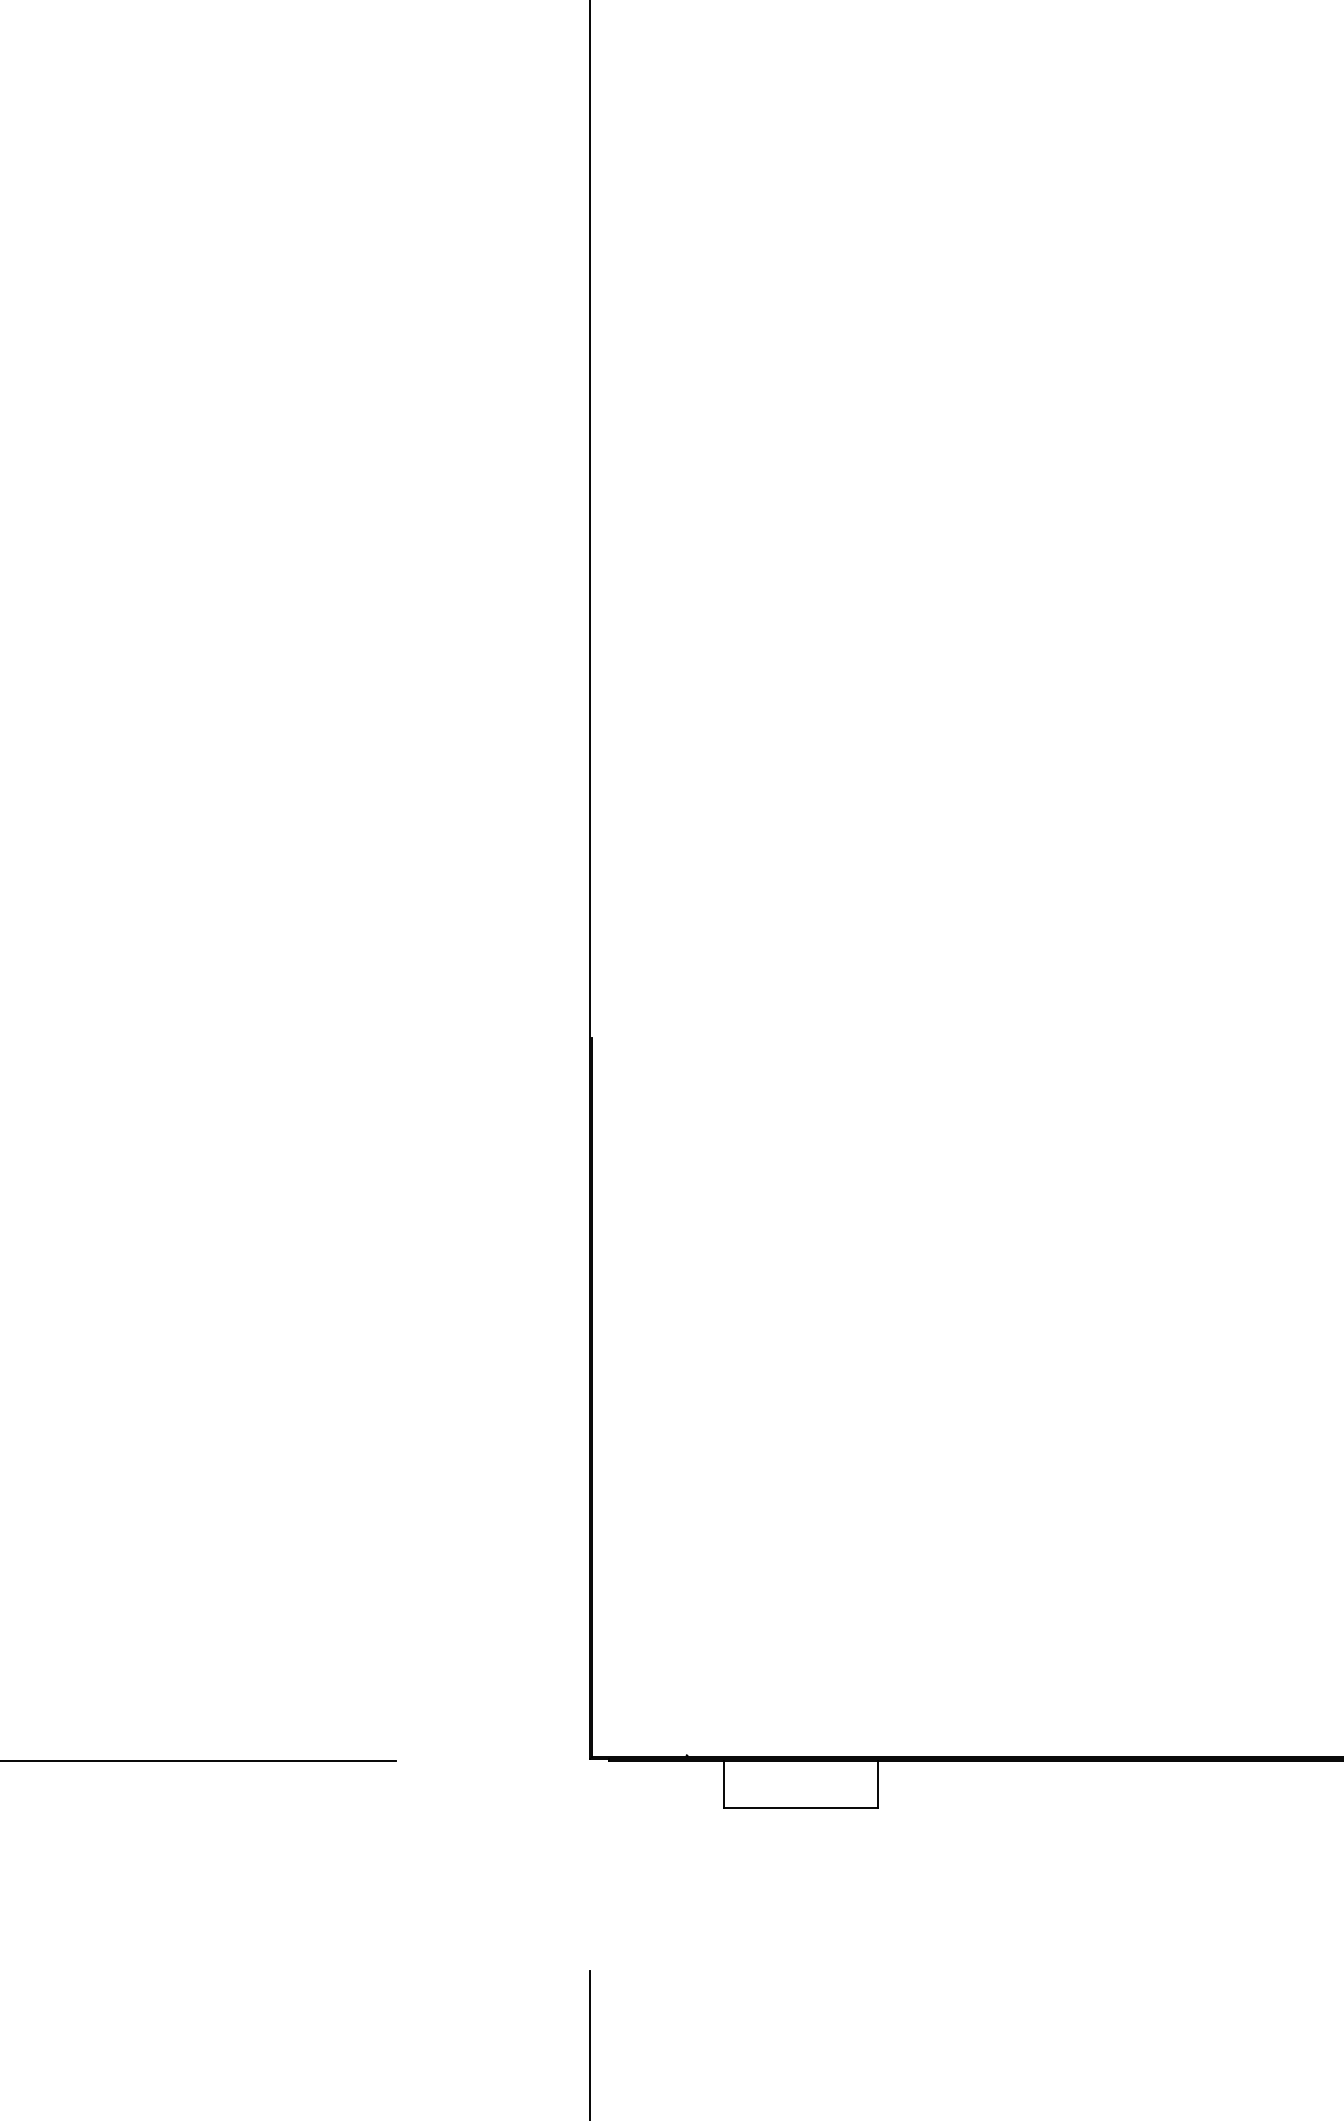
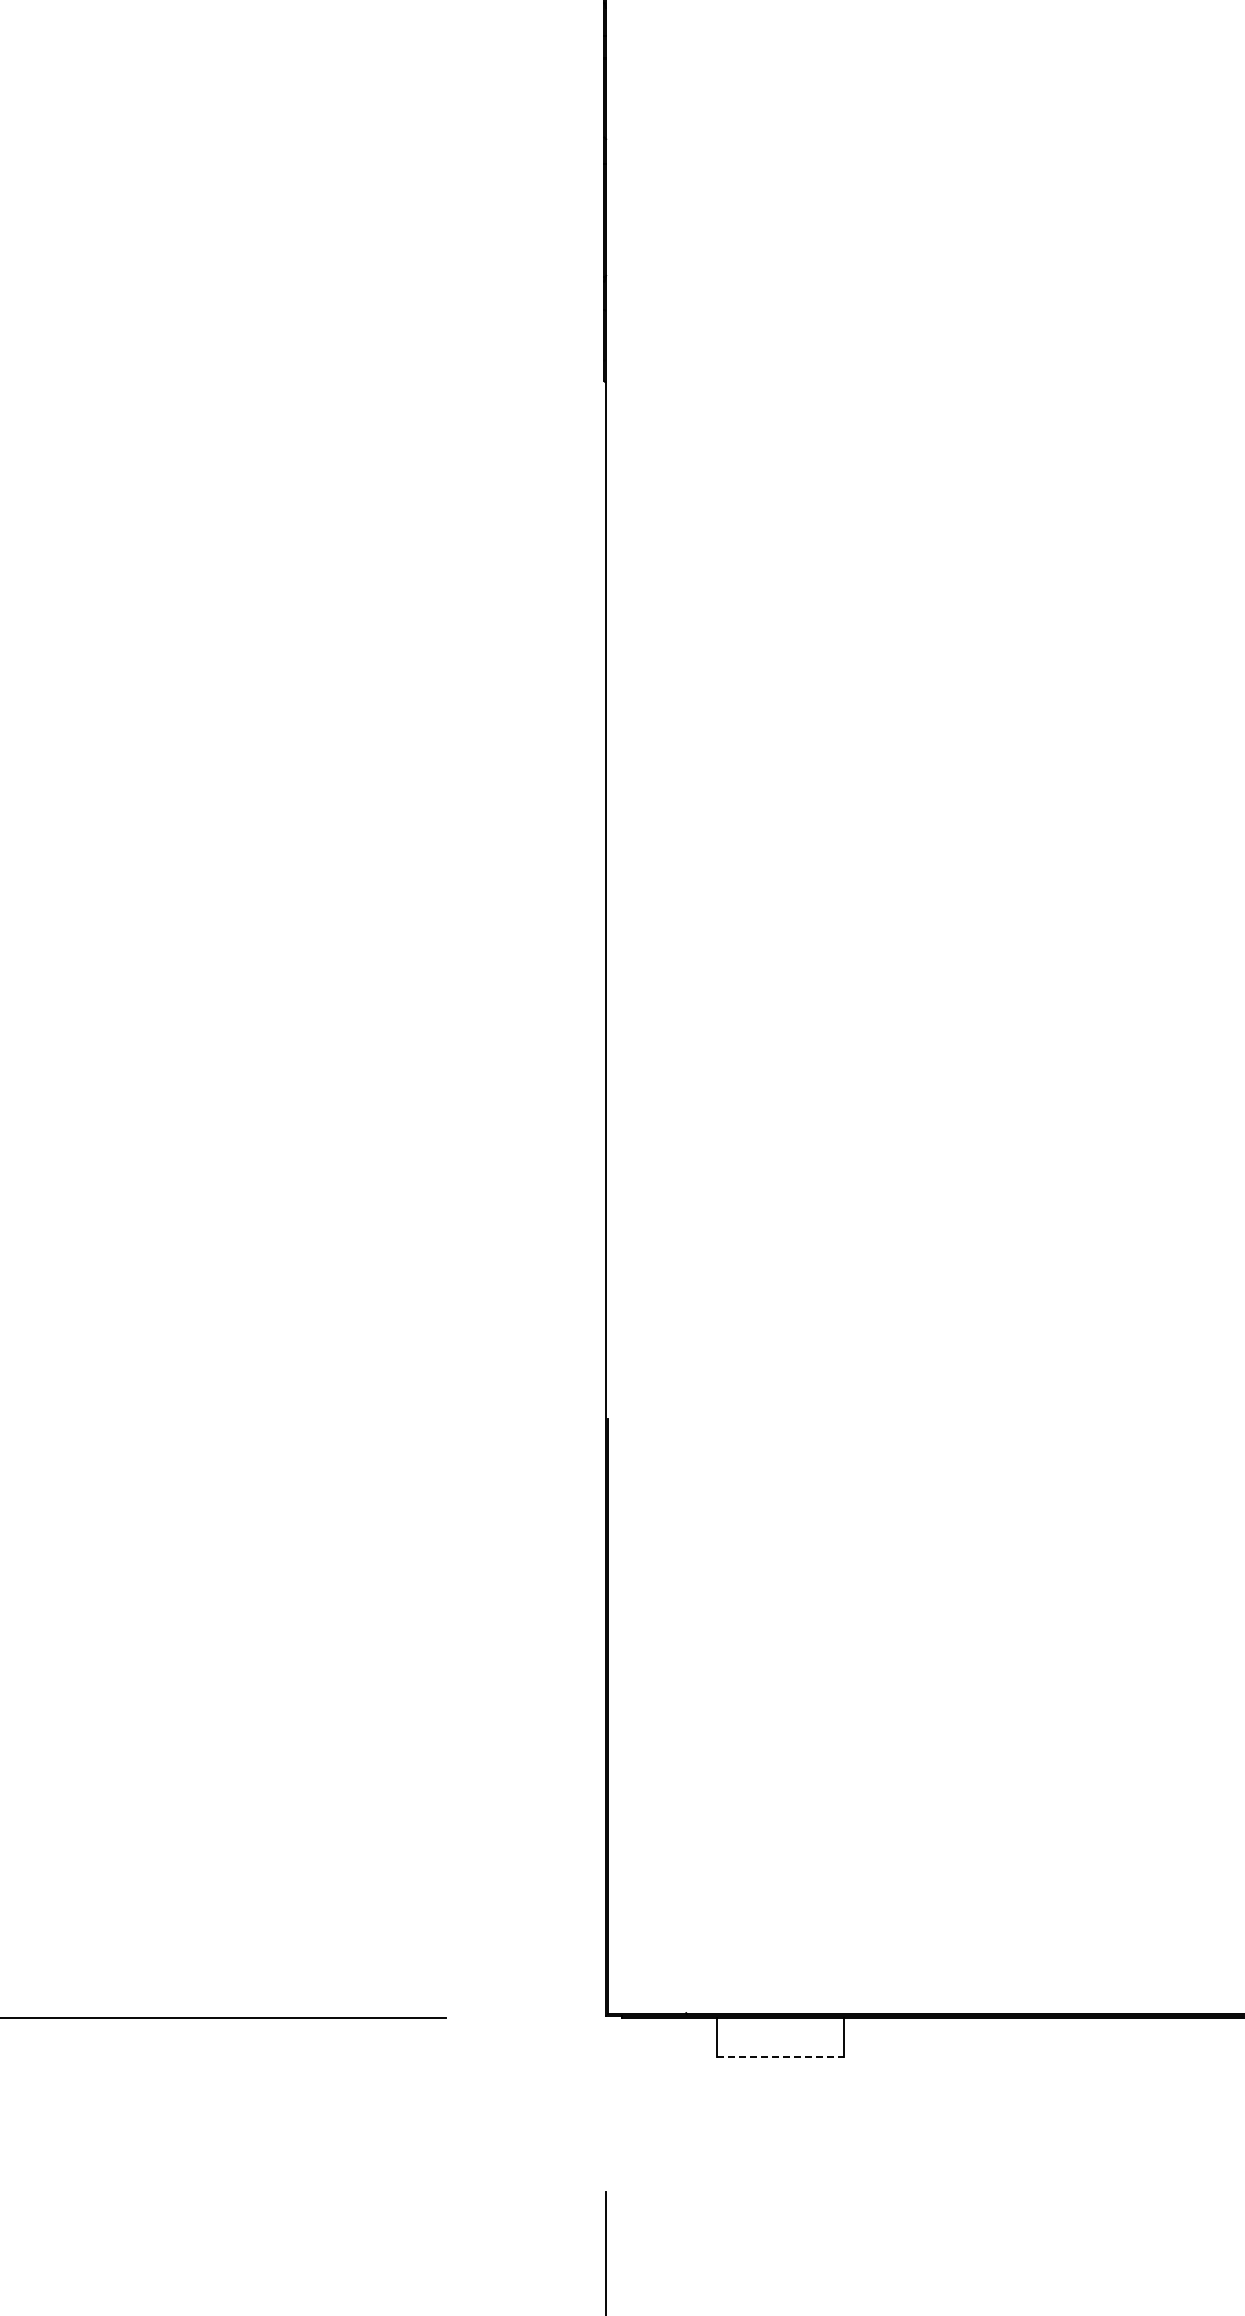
line: (800, 1808) -> (780, 2057), solid -> dashed

